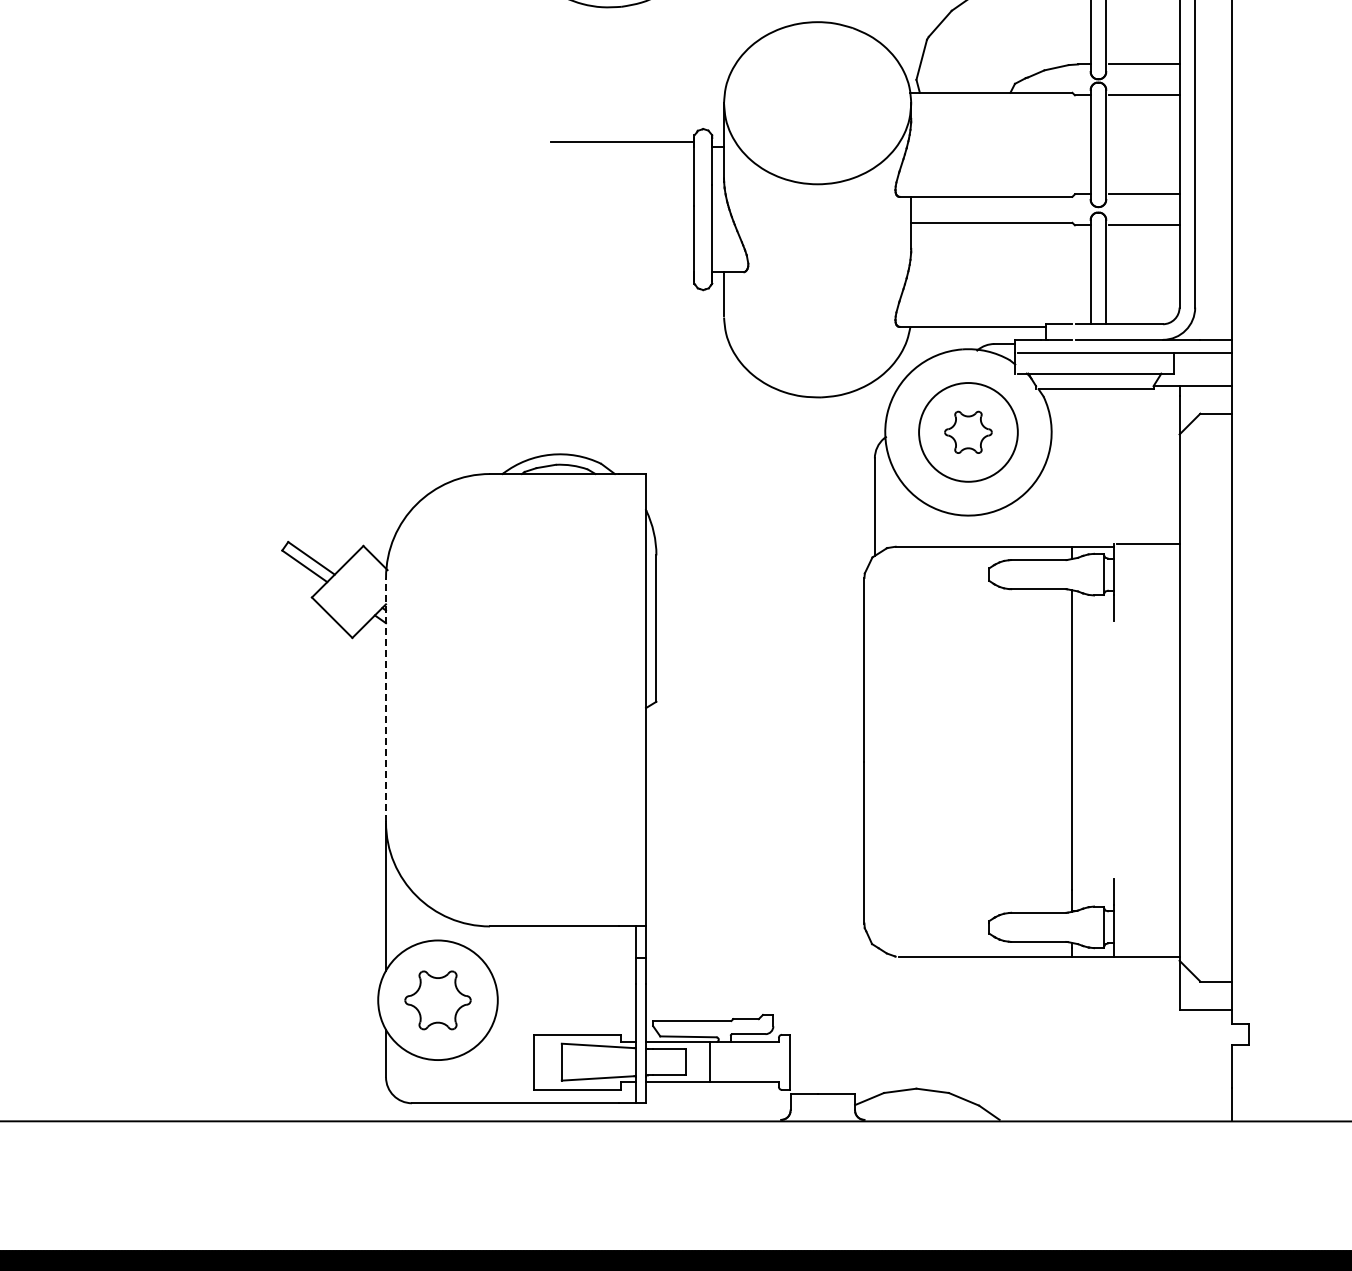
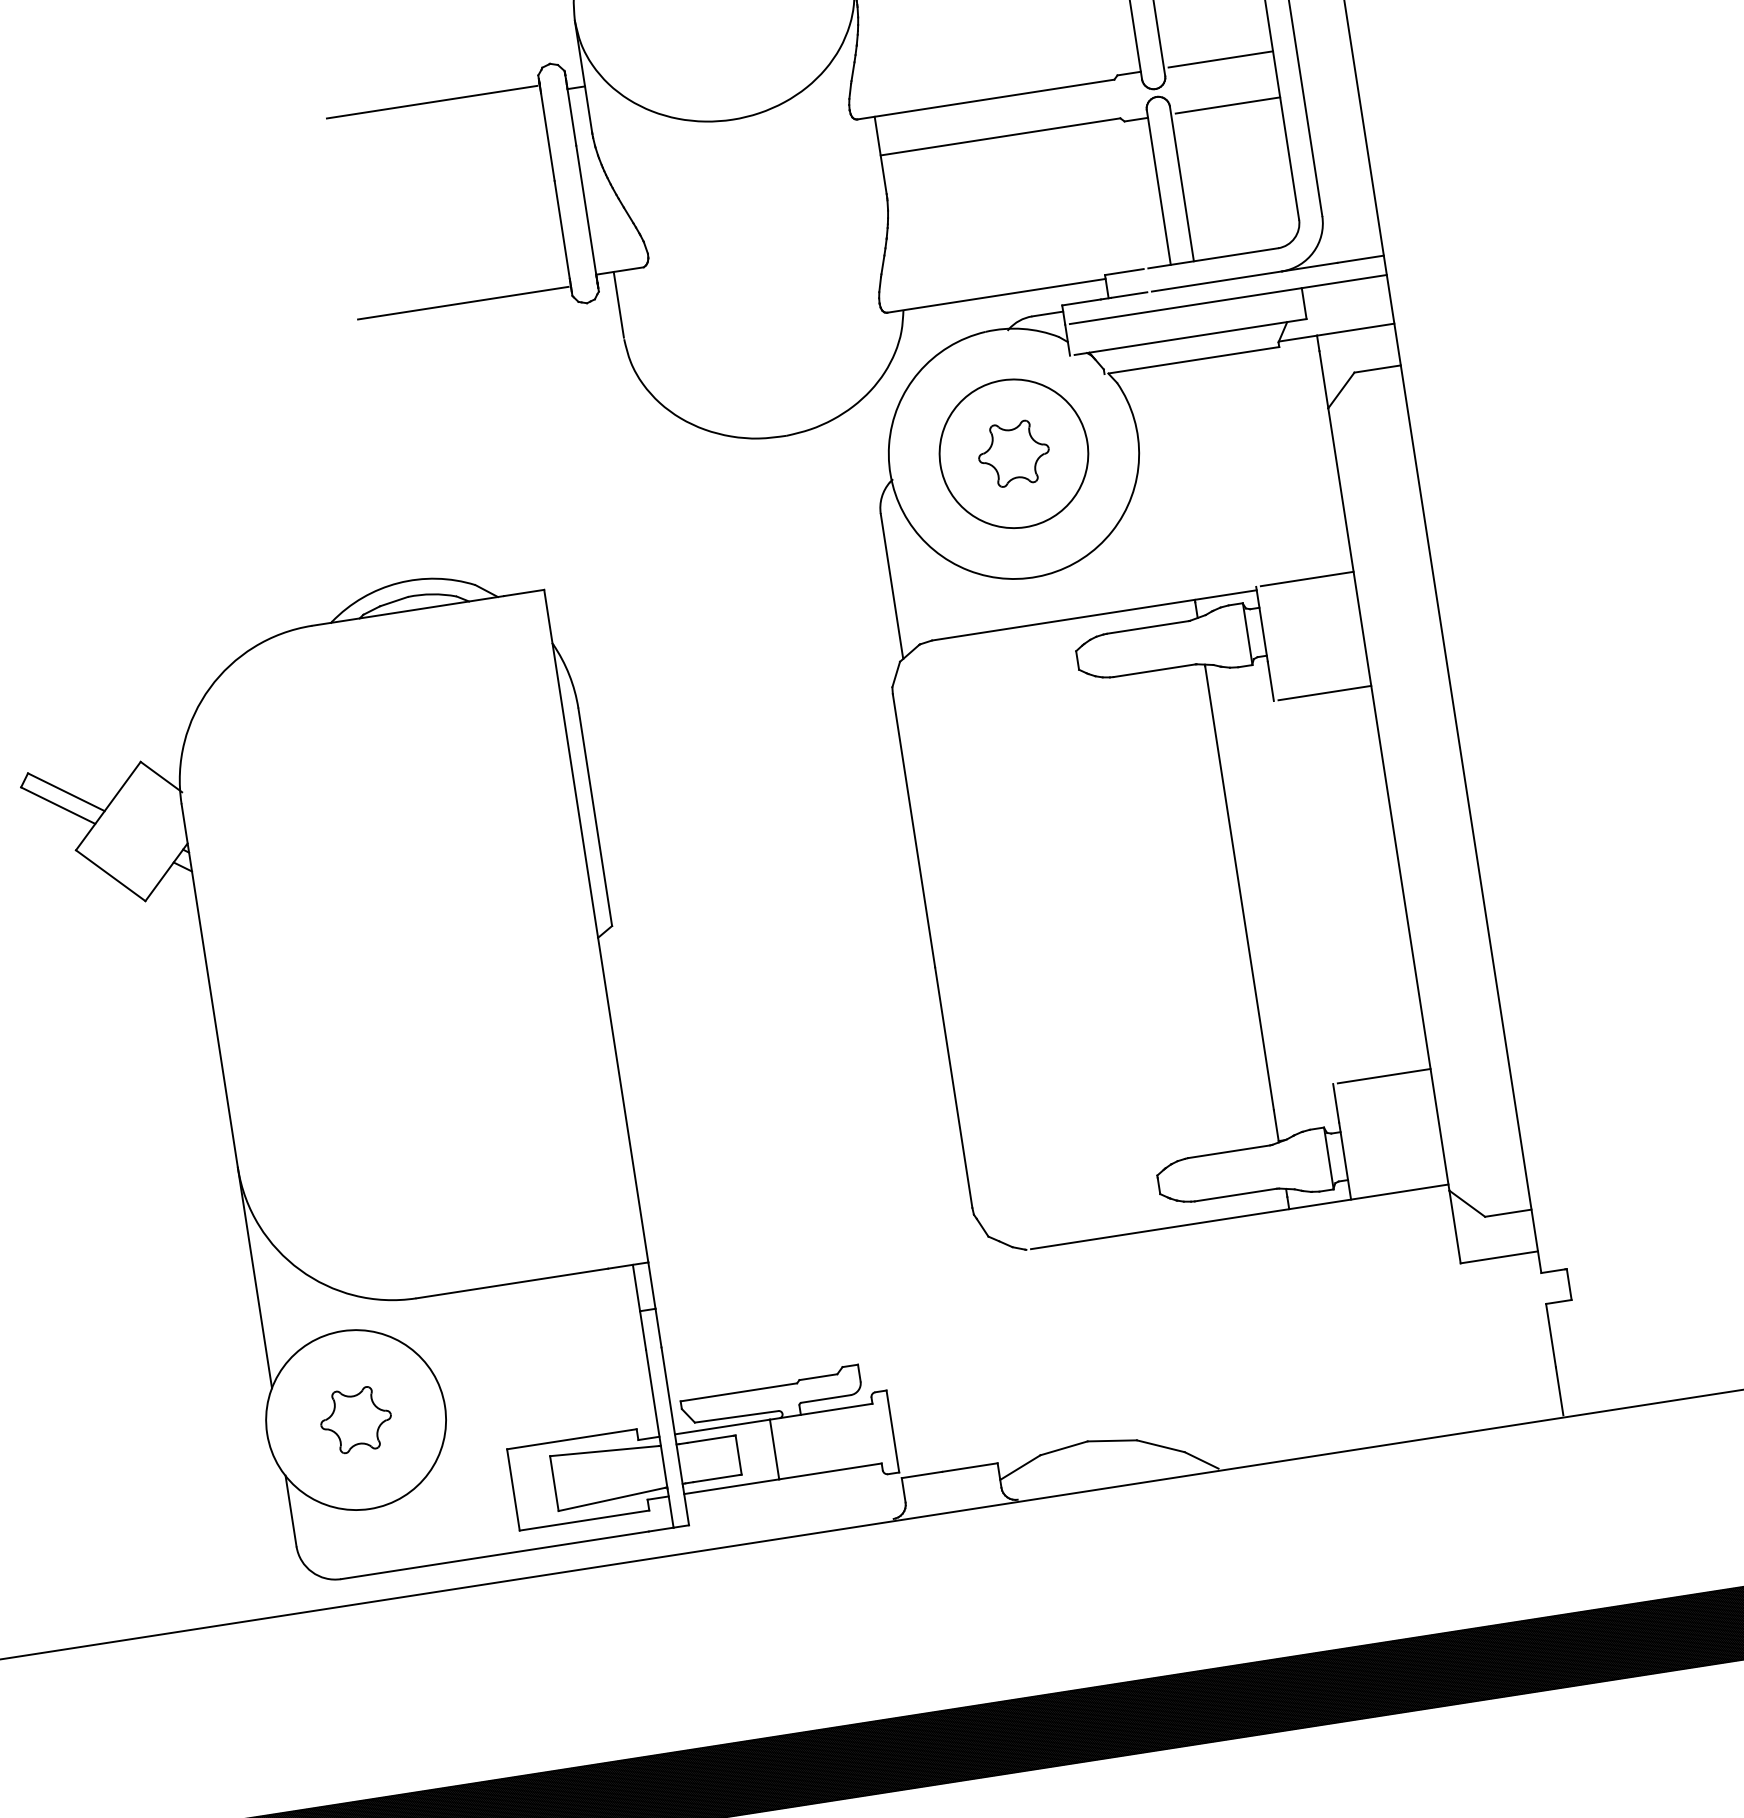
line: (621, 277) -> (462, 303), added
line: (1148, 621) -> (1325, 693), added
line: (386, 699) -> (210, 984), dashed -> solid
line: (1148, 878) -> (1384, 1075), added
part: (437, 999) -> (355, 1419), size x0.71

